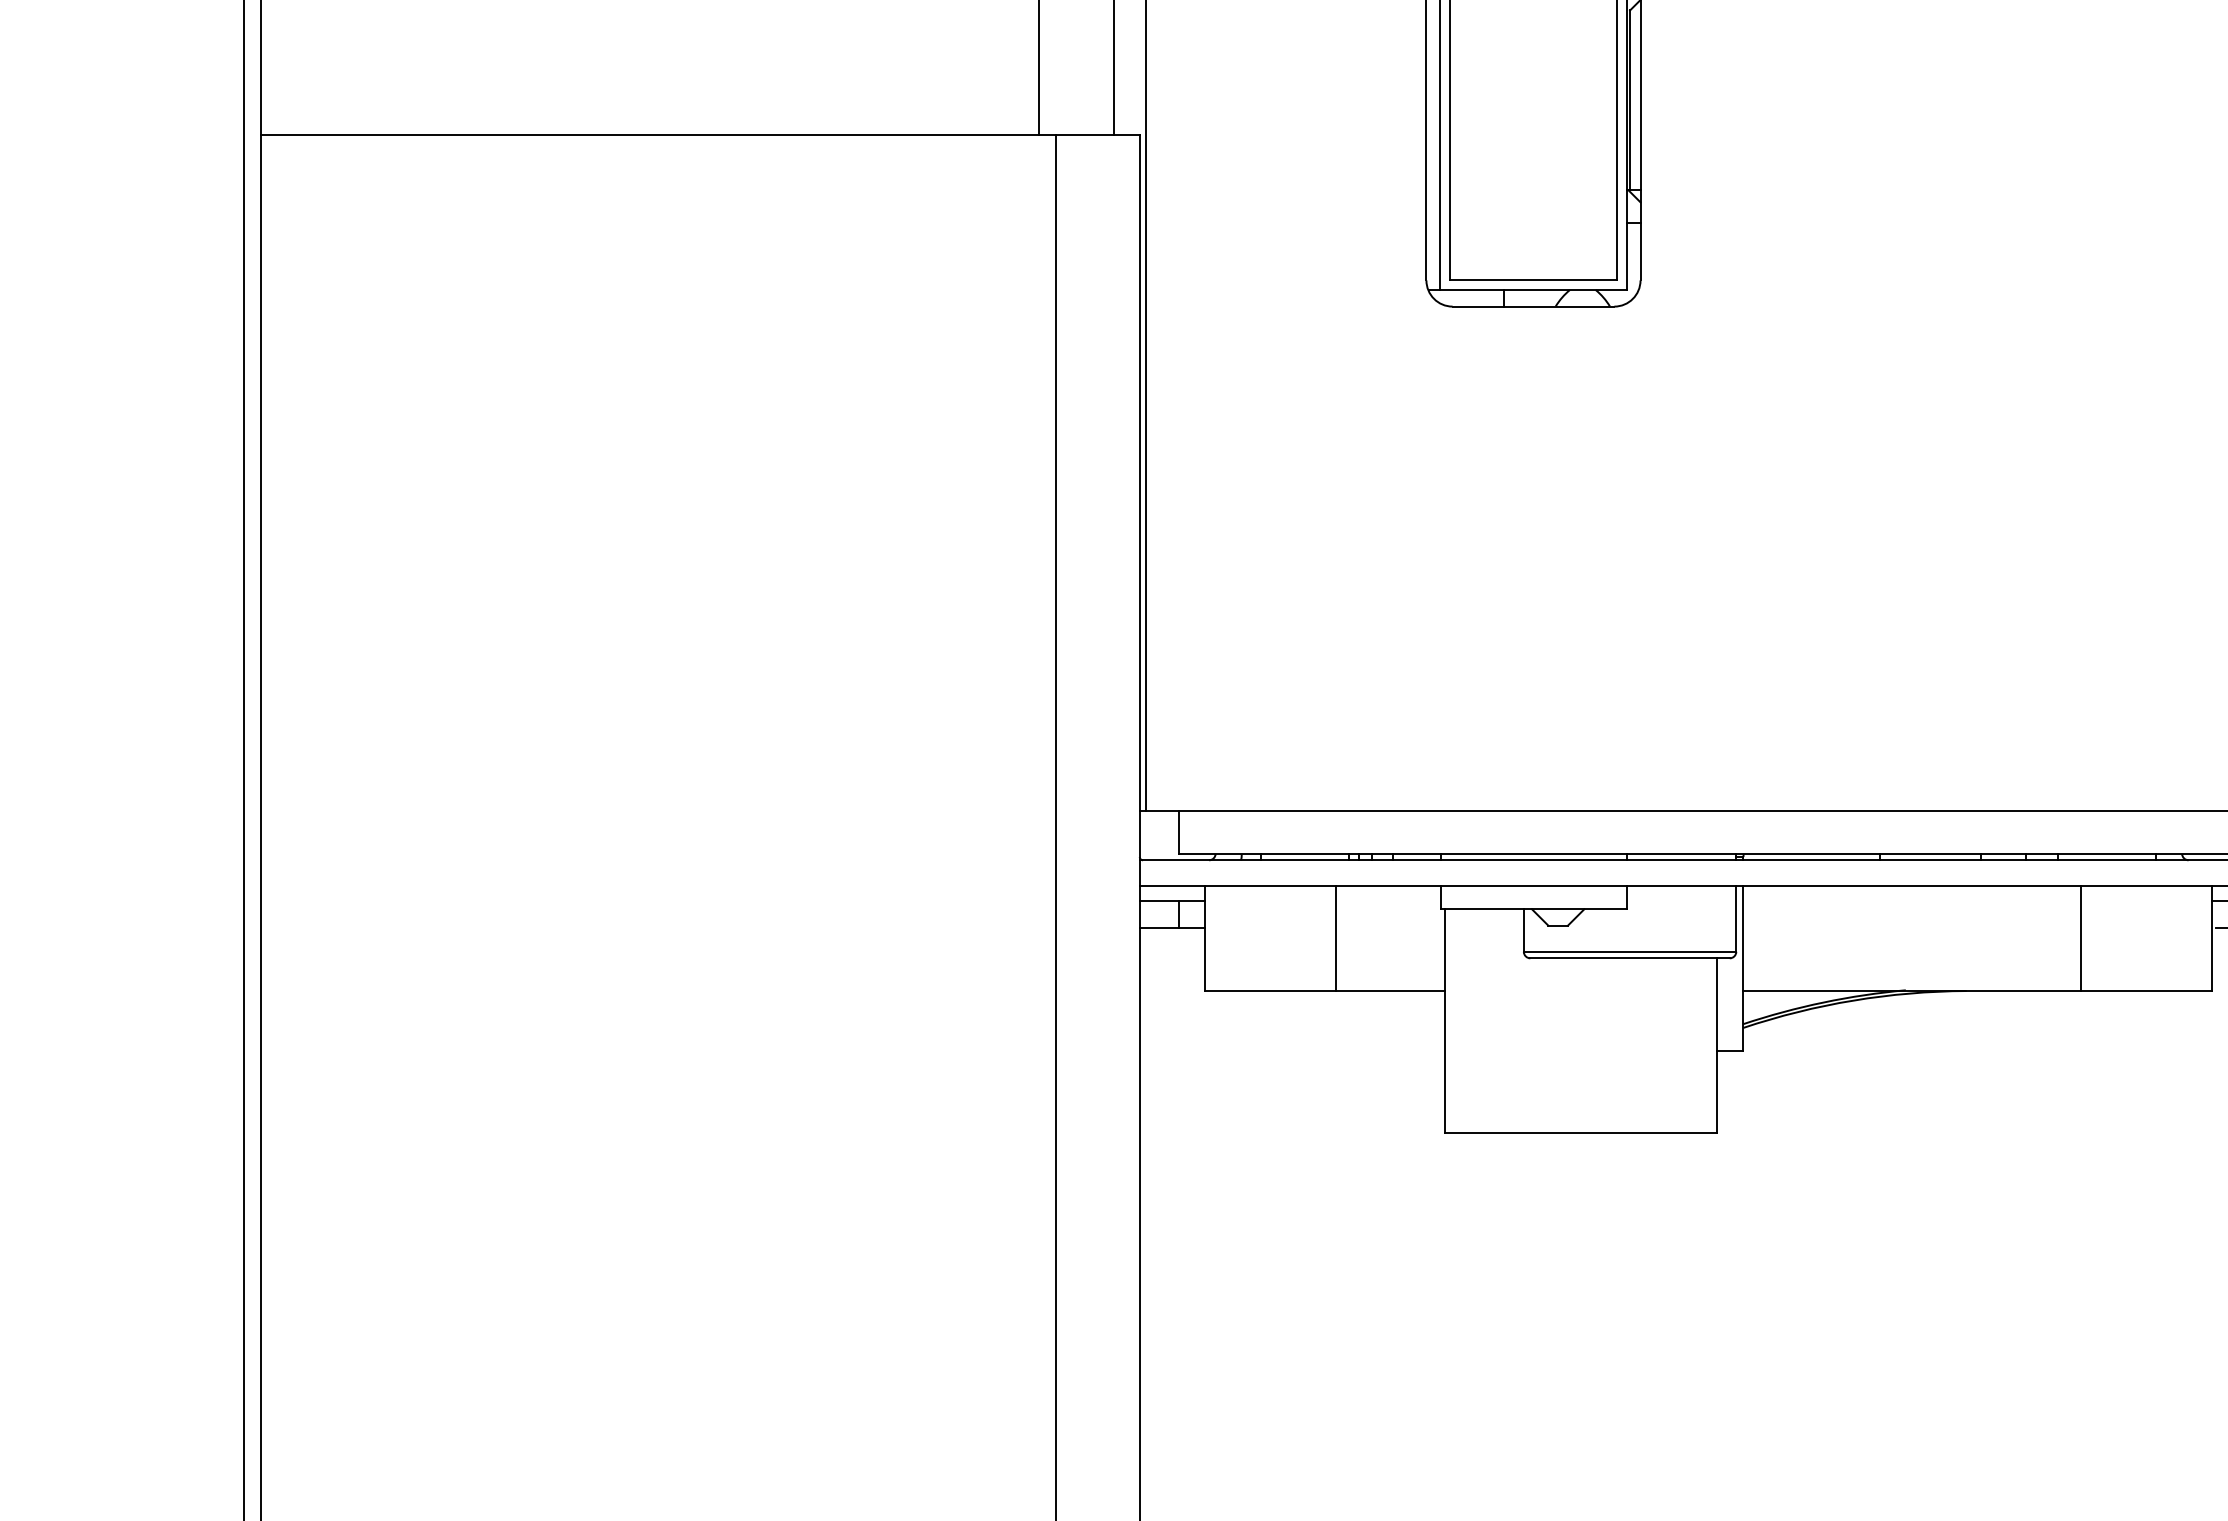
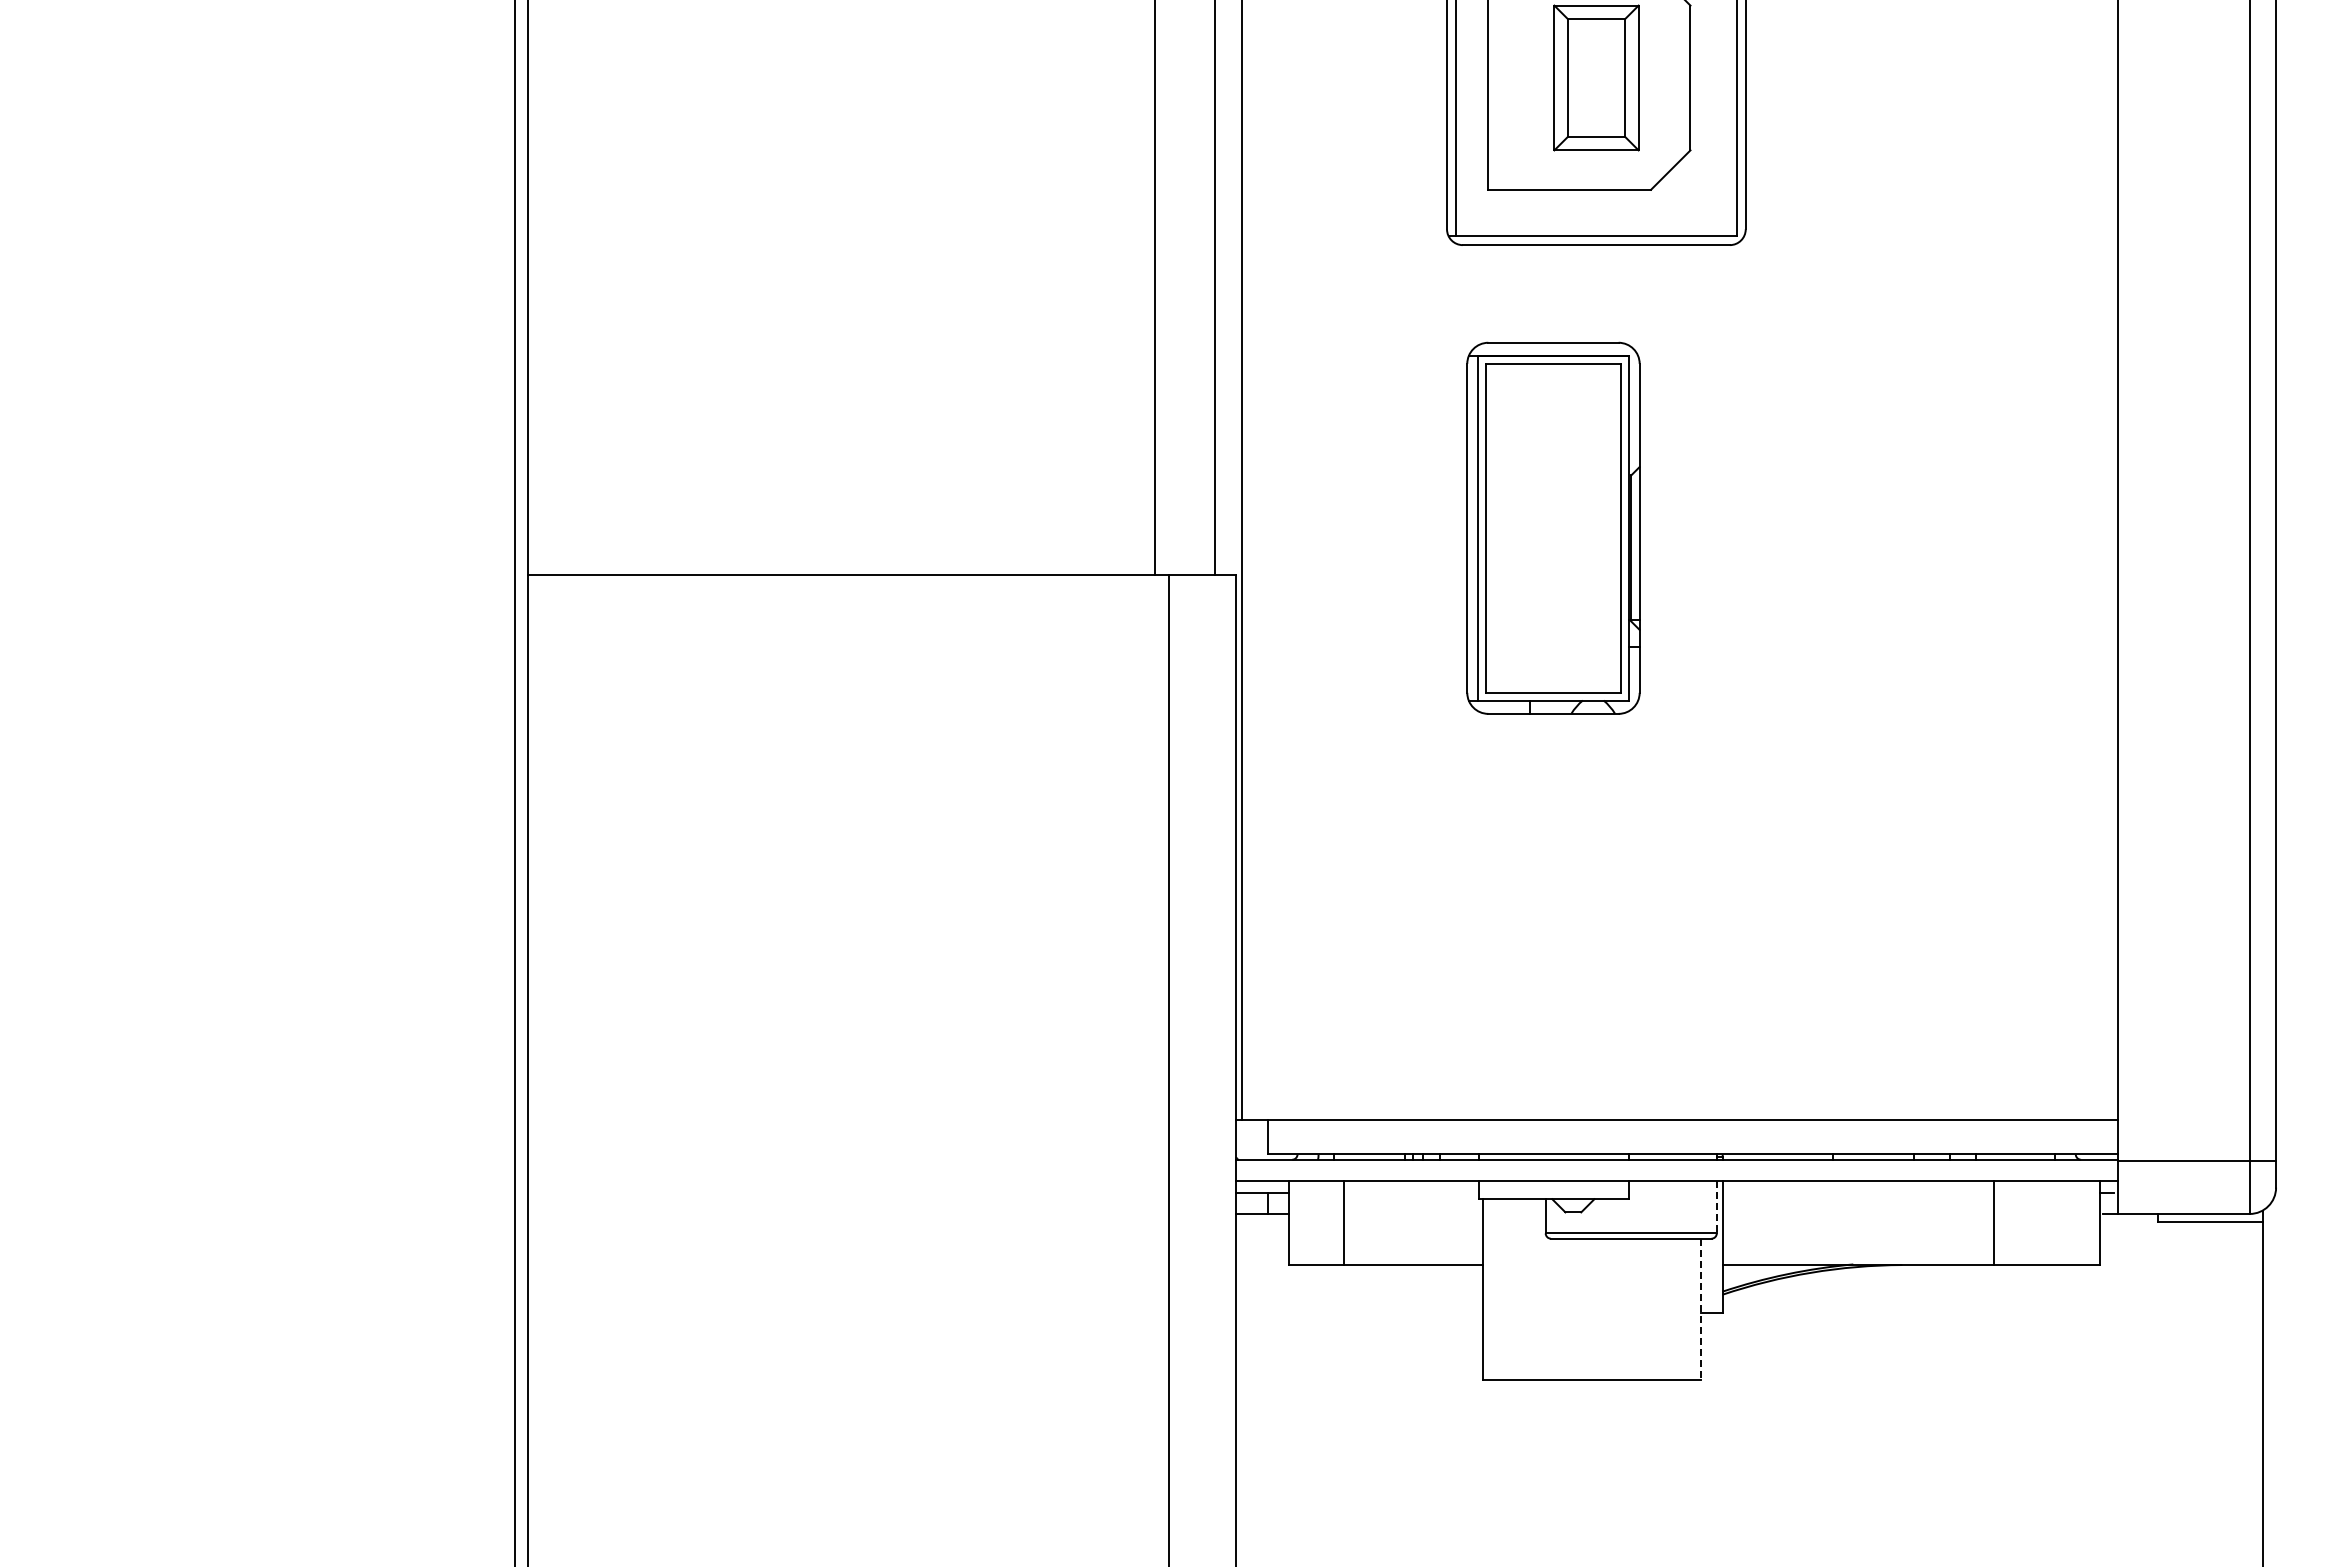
line: (1735, 919) -> (1716, 1207), solid -> dashed
line: (1336, 938) -> (1344, 1222), moved
line: (1717, 1046) -> (1701, 1309), solid -> dashed

